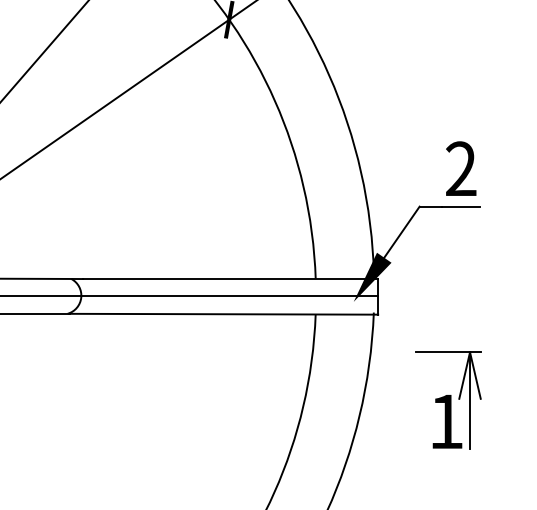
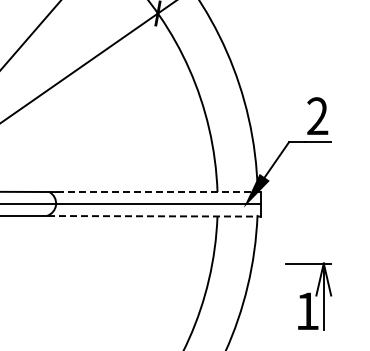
line: (230, 279) -> (158, 192), solid -> dashed
line: (224, 314) -> (154, 216), solid -> dashed
part: (447, 400) -> (308, 296), moved

